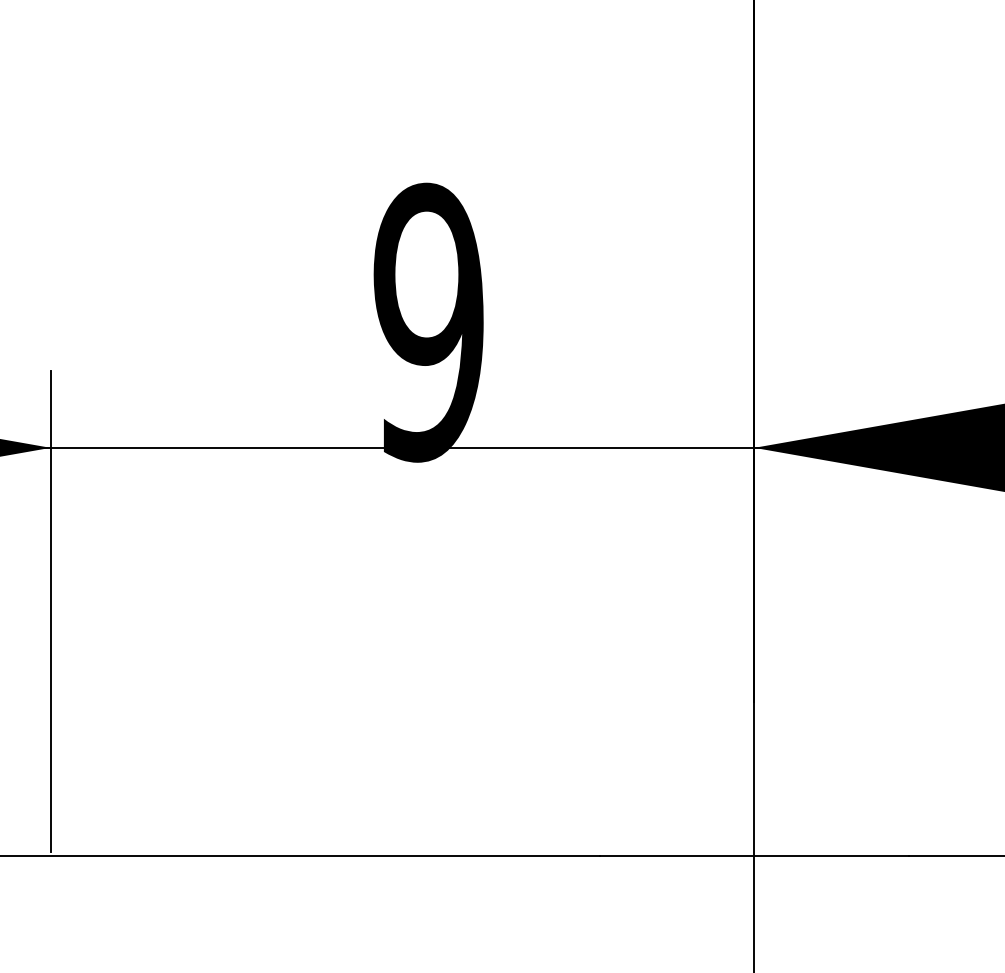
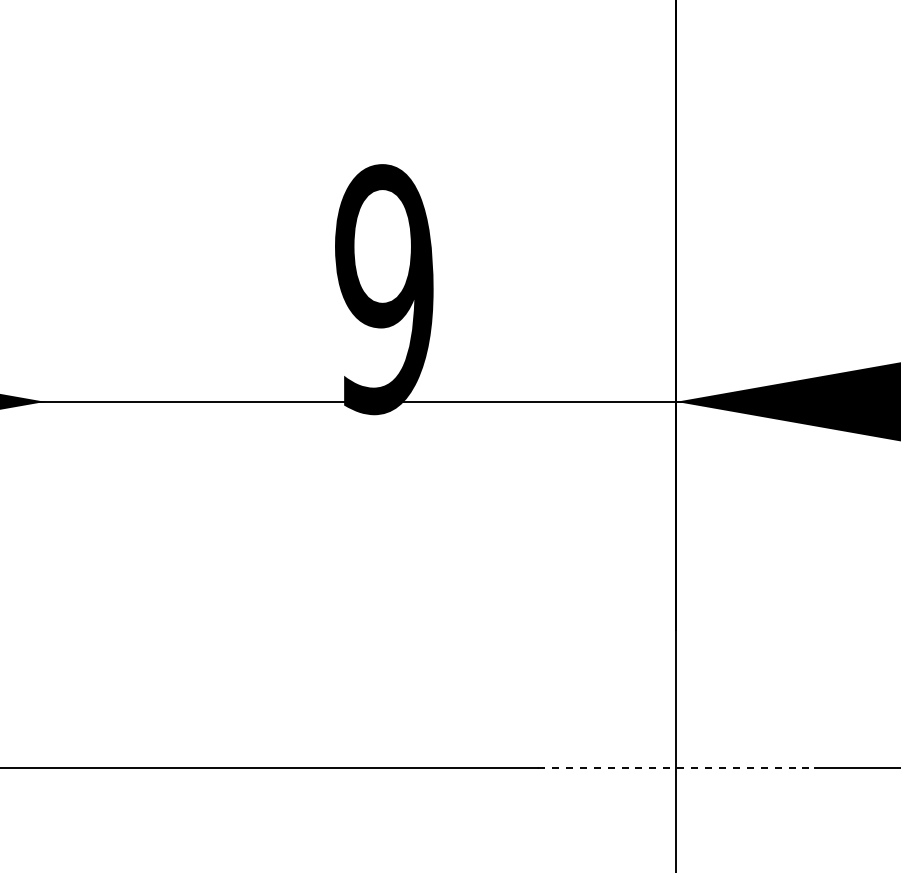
line: (50, 610) -> (45, 547), removed
line: (754, 855) -> (676, 767), solid -> dashed

